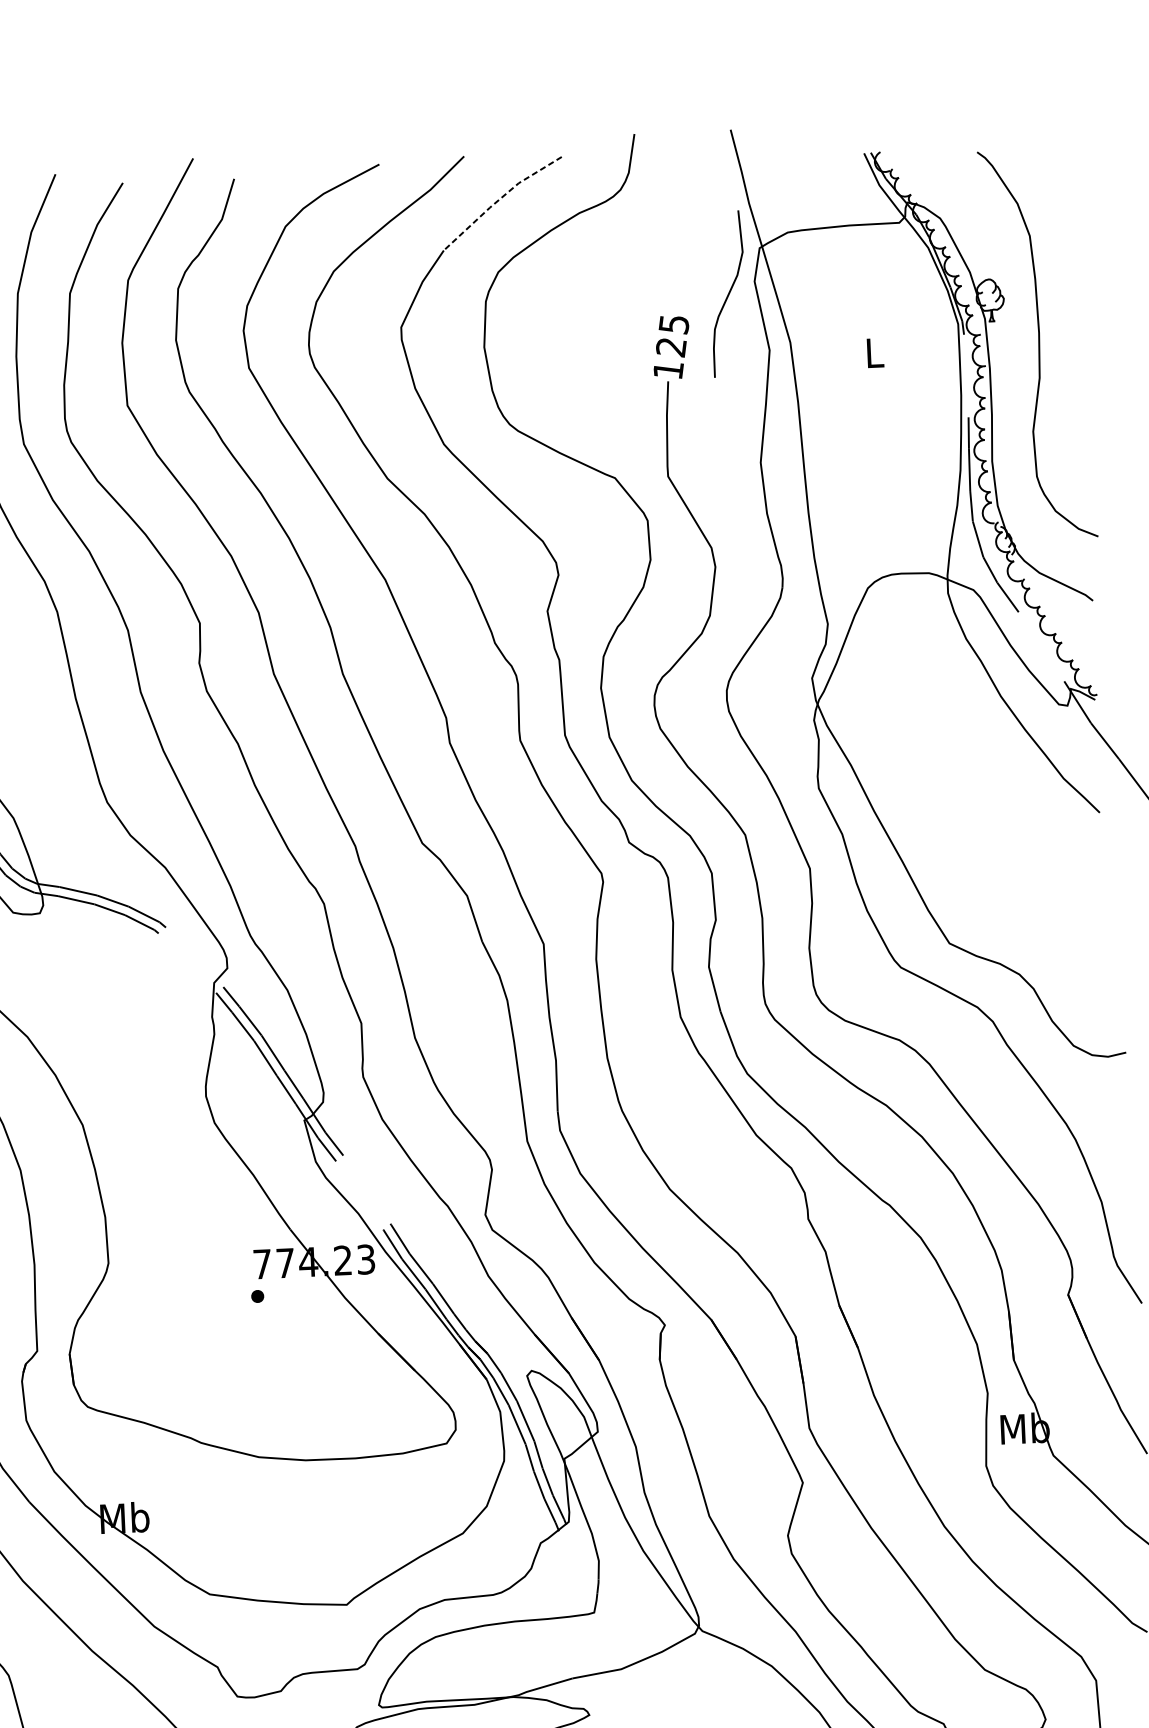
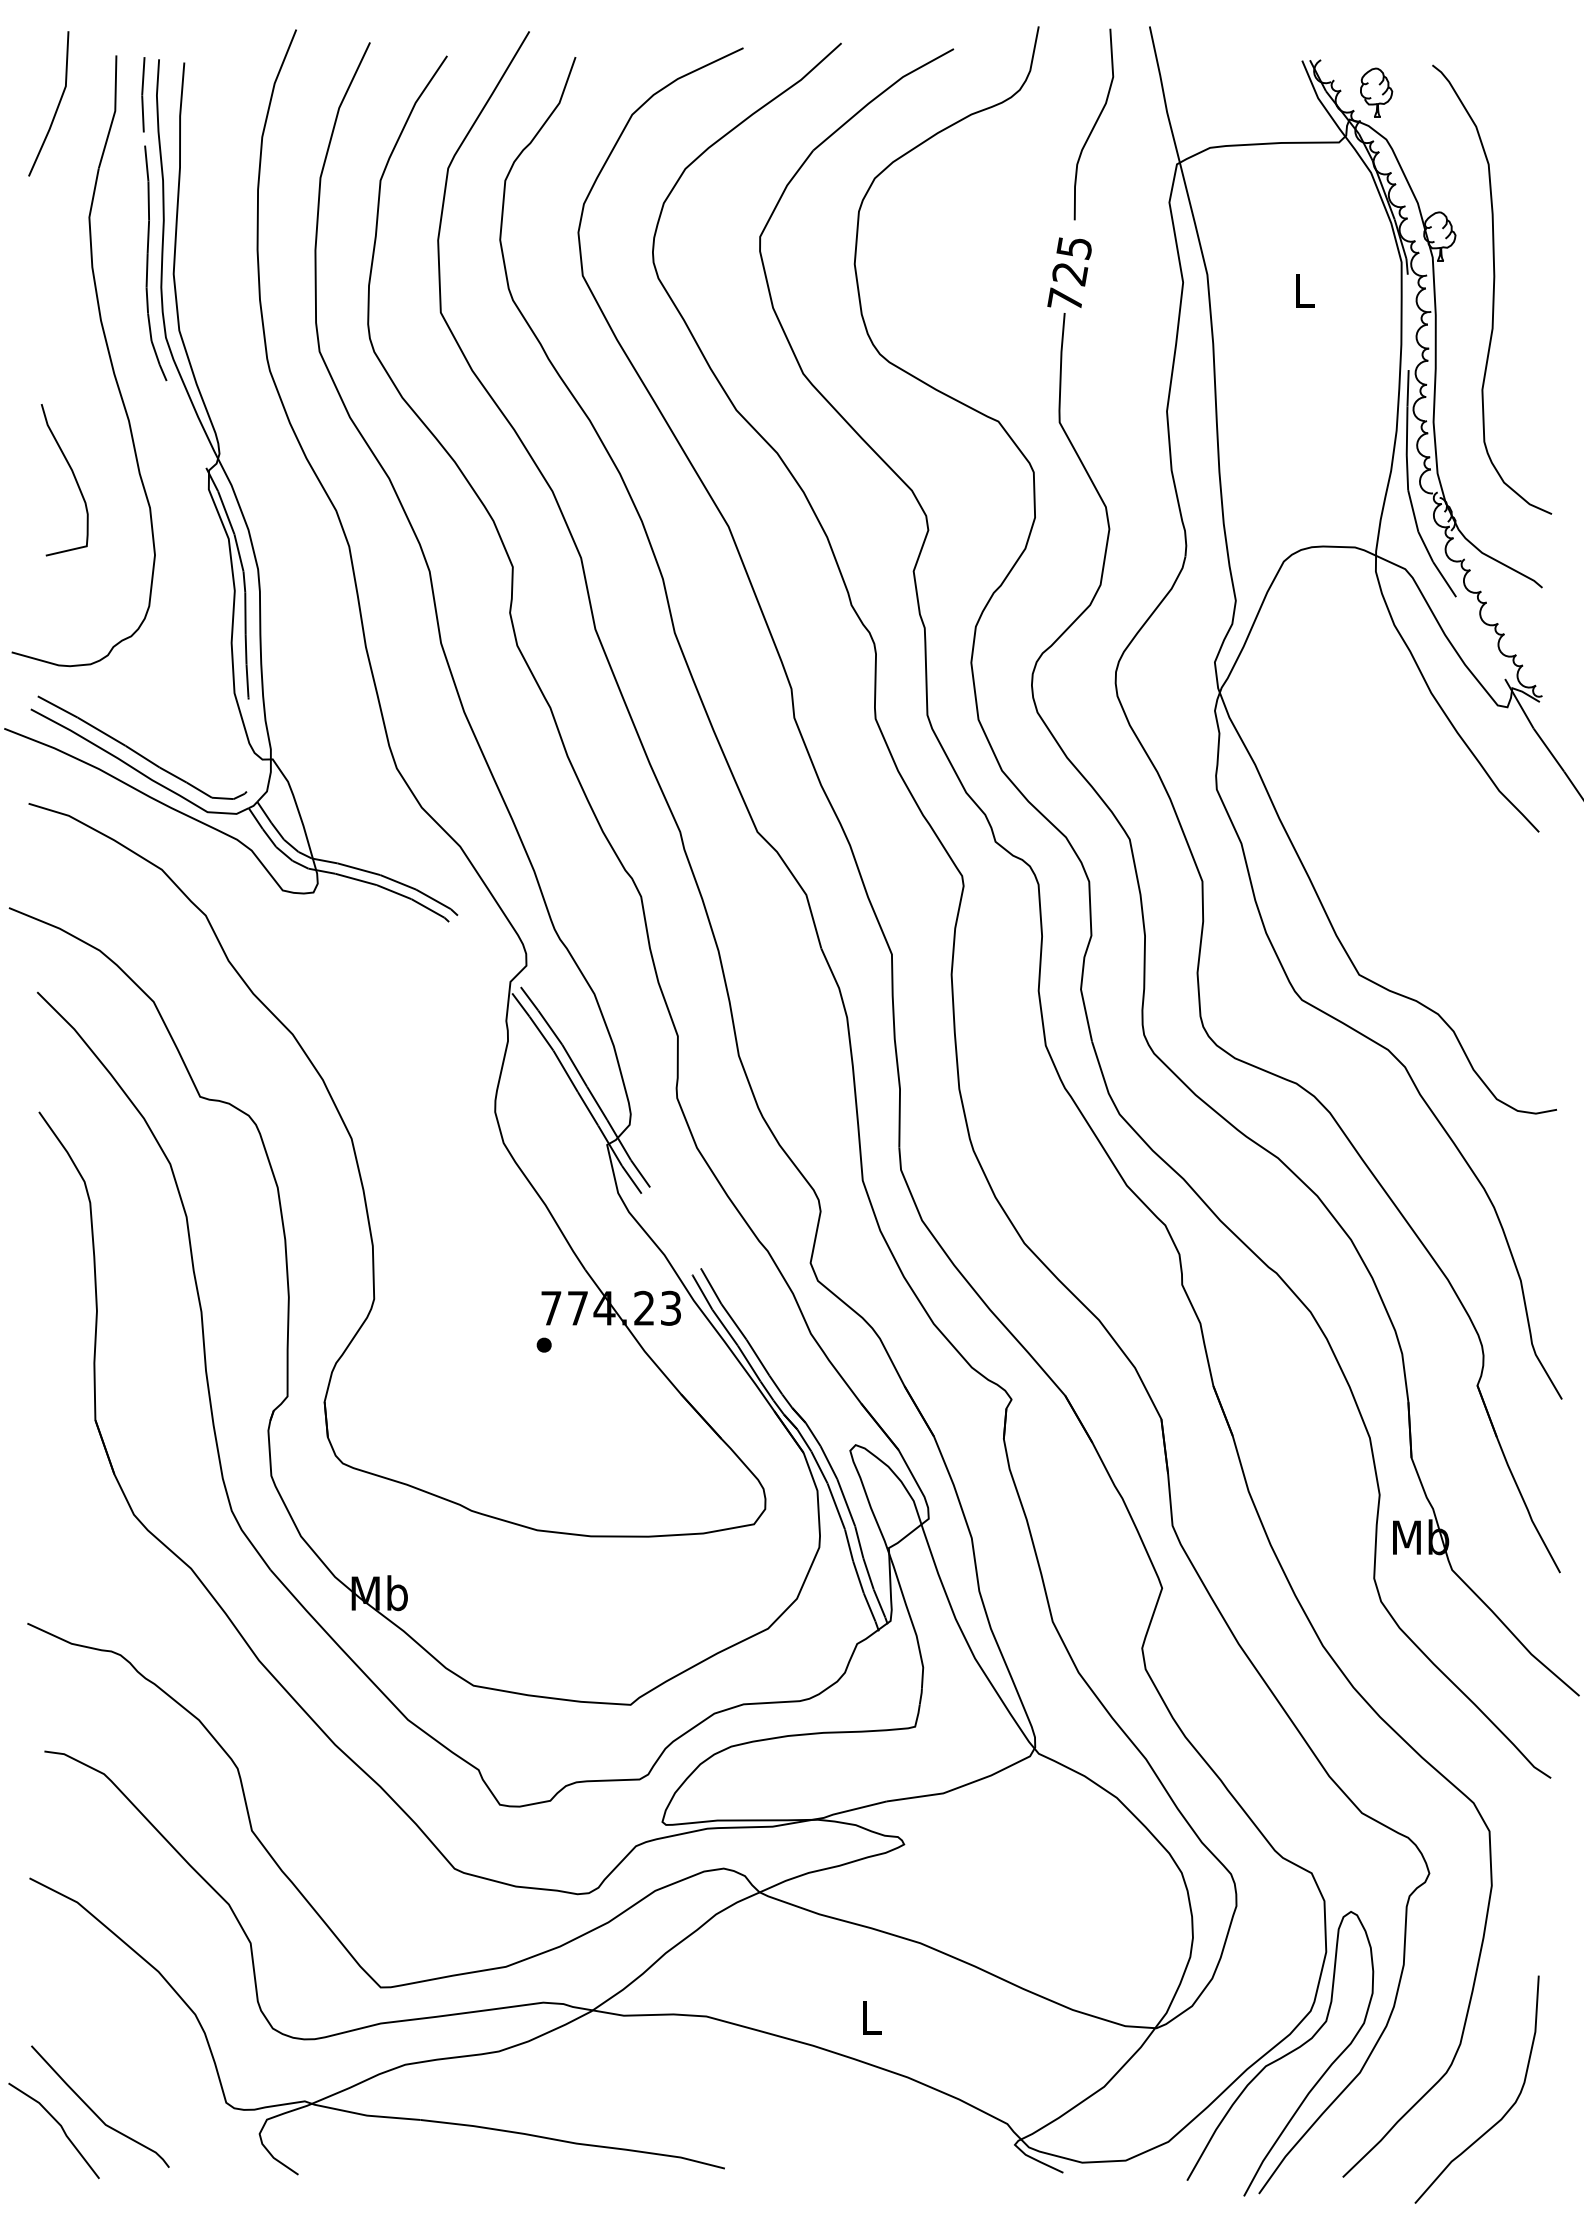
part: (929, 178) -> (1376, 92), added
line: (499, 199) -> (880, 94), dashed -> solid
curve: (728, 294) -> (1094, 124), moved
text: (668, 368) -> (1065, 298), 125 -> 725

